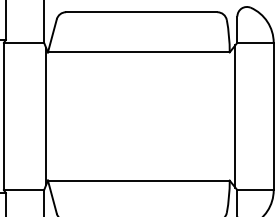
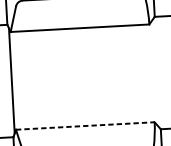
line: (235, 116) -> (156, 73), removed
line: (138, 180) -> (85, 125), solid -> dashed

